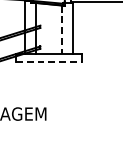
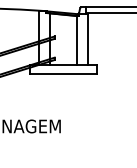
line: (61, 30) -> (76, 41), dashed -> solid
line: (49, 62) -> (63, 73), dashed -> solid

